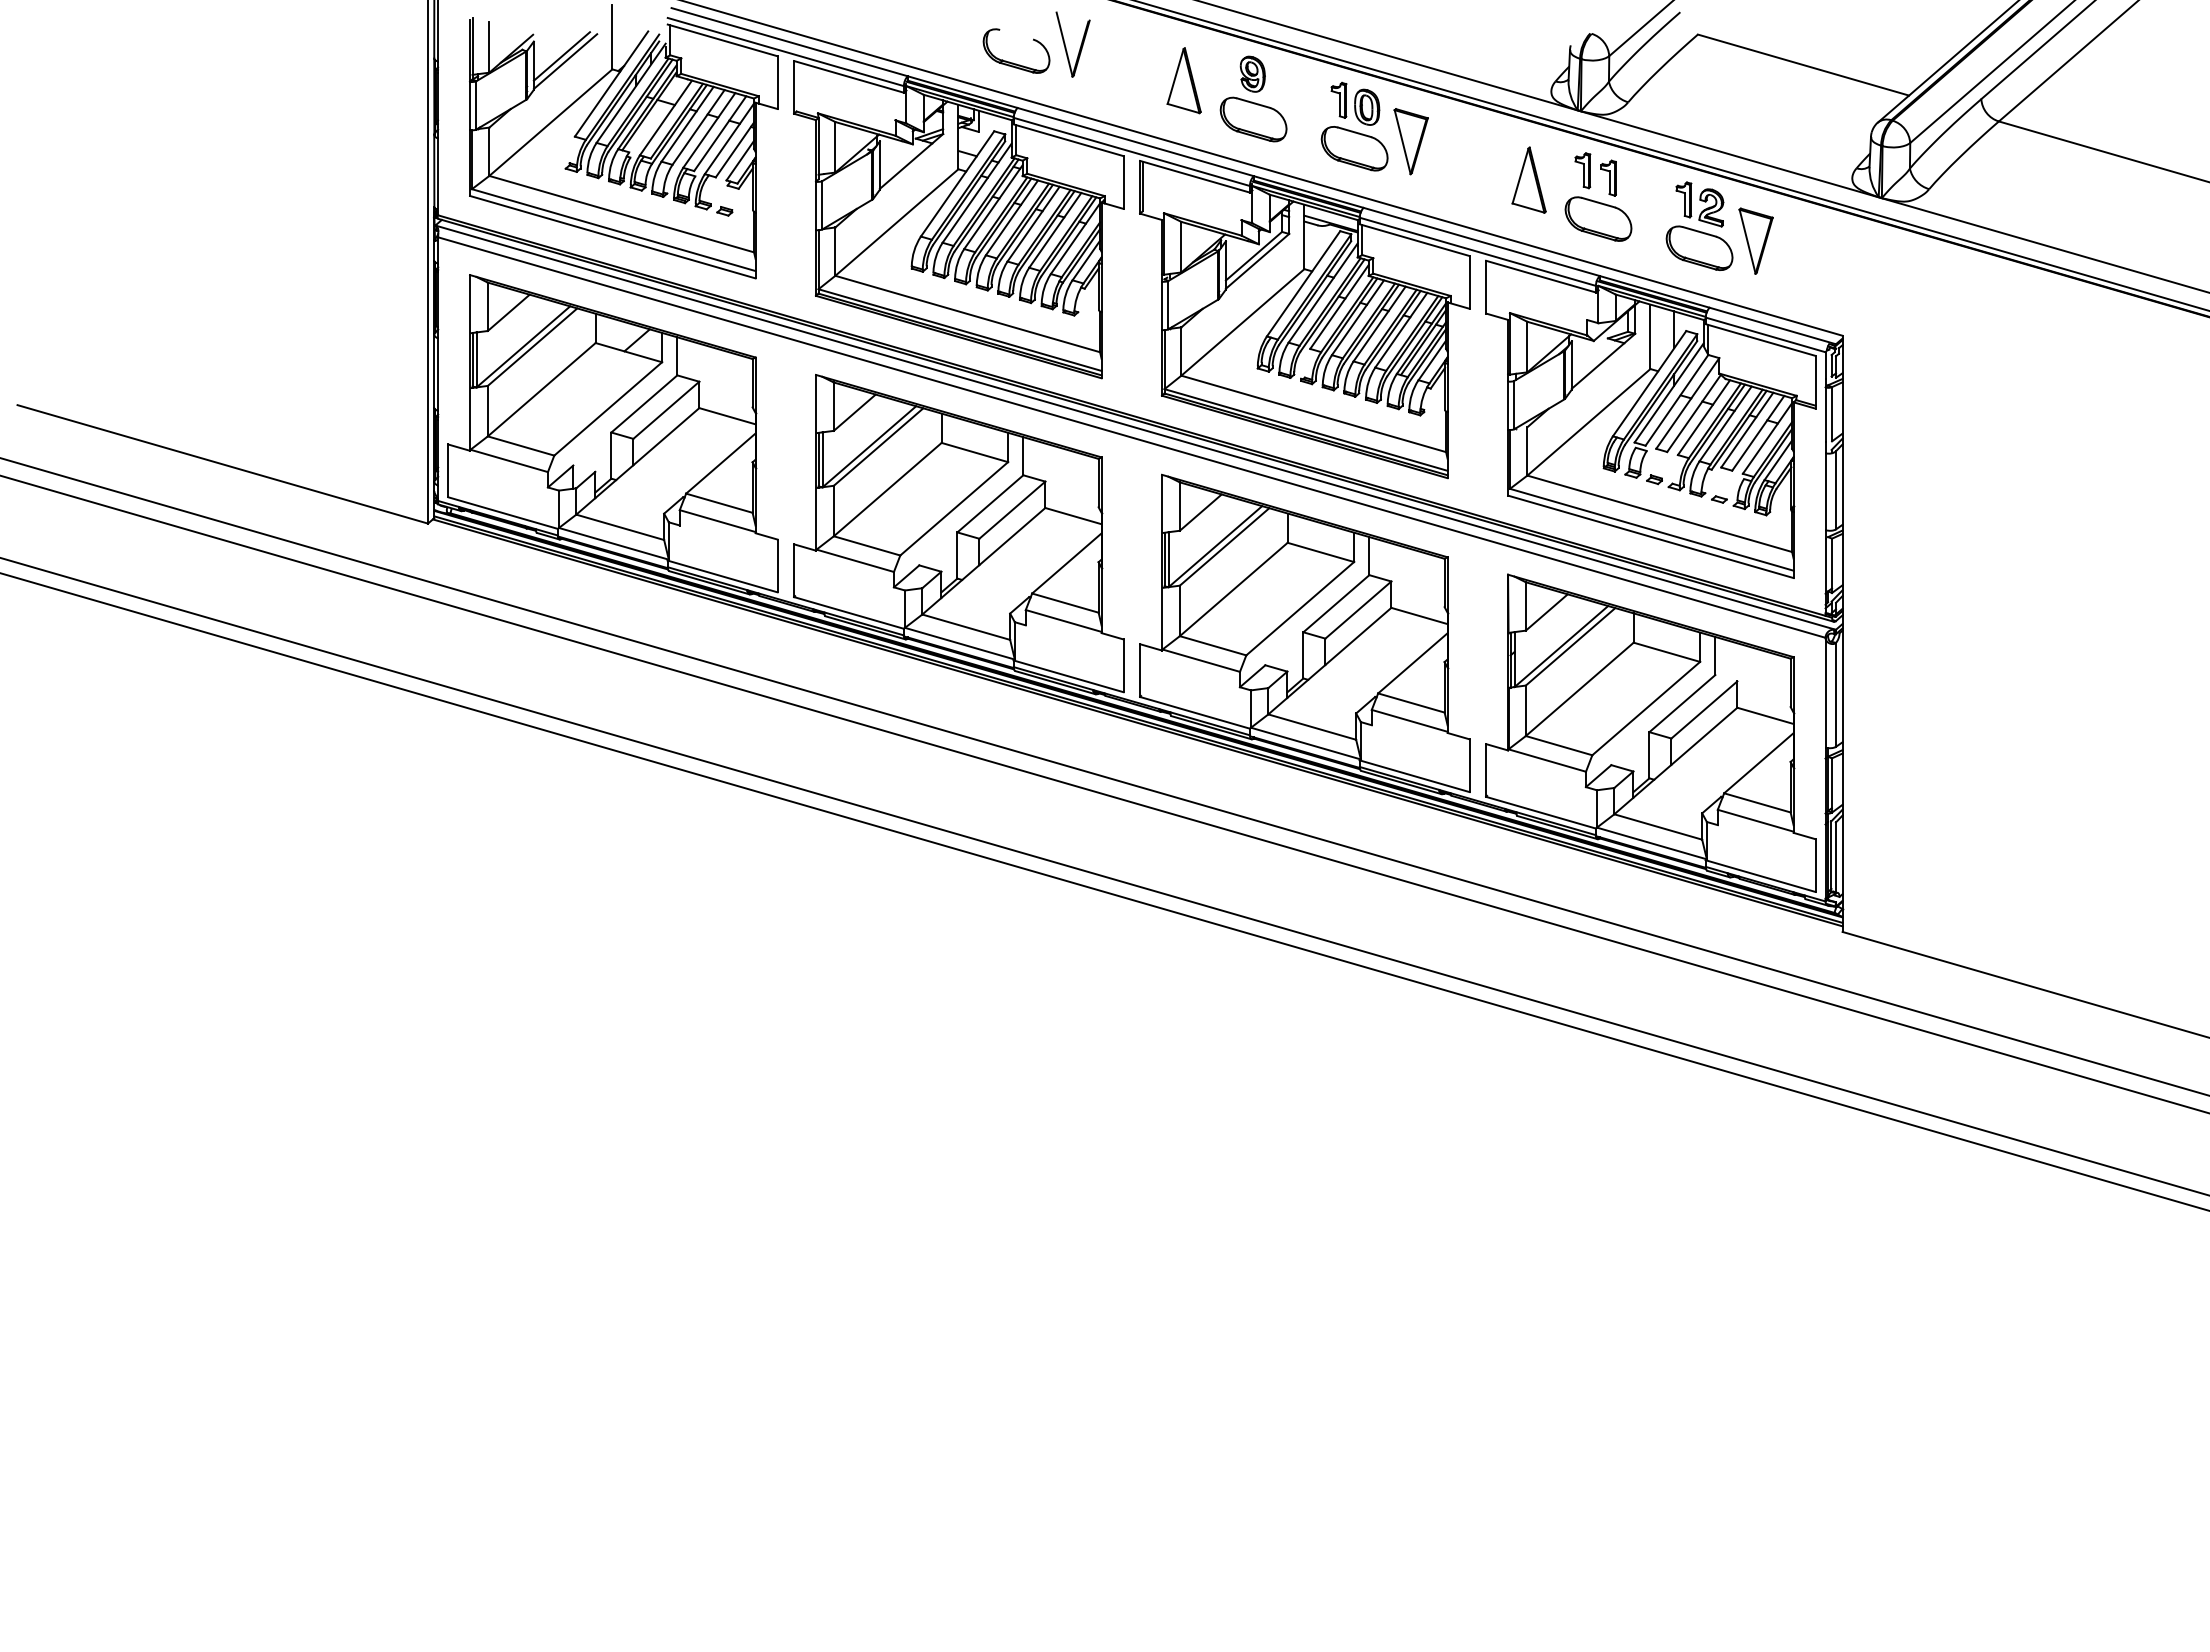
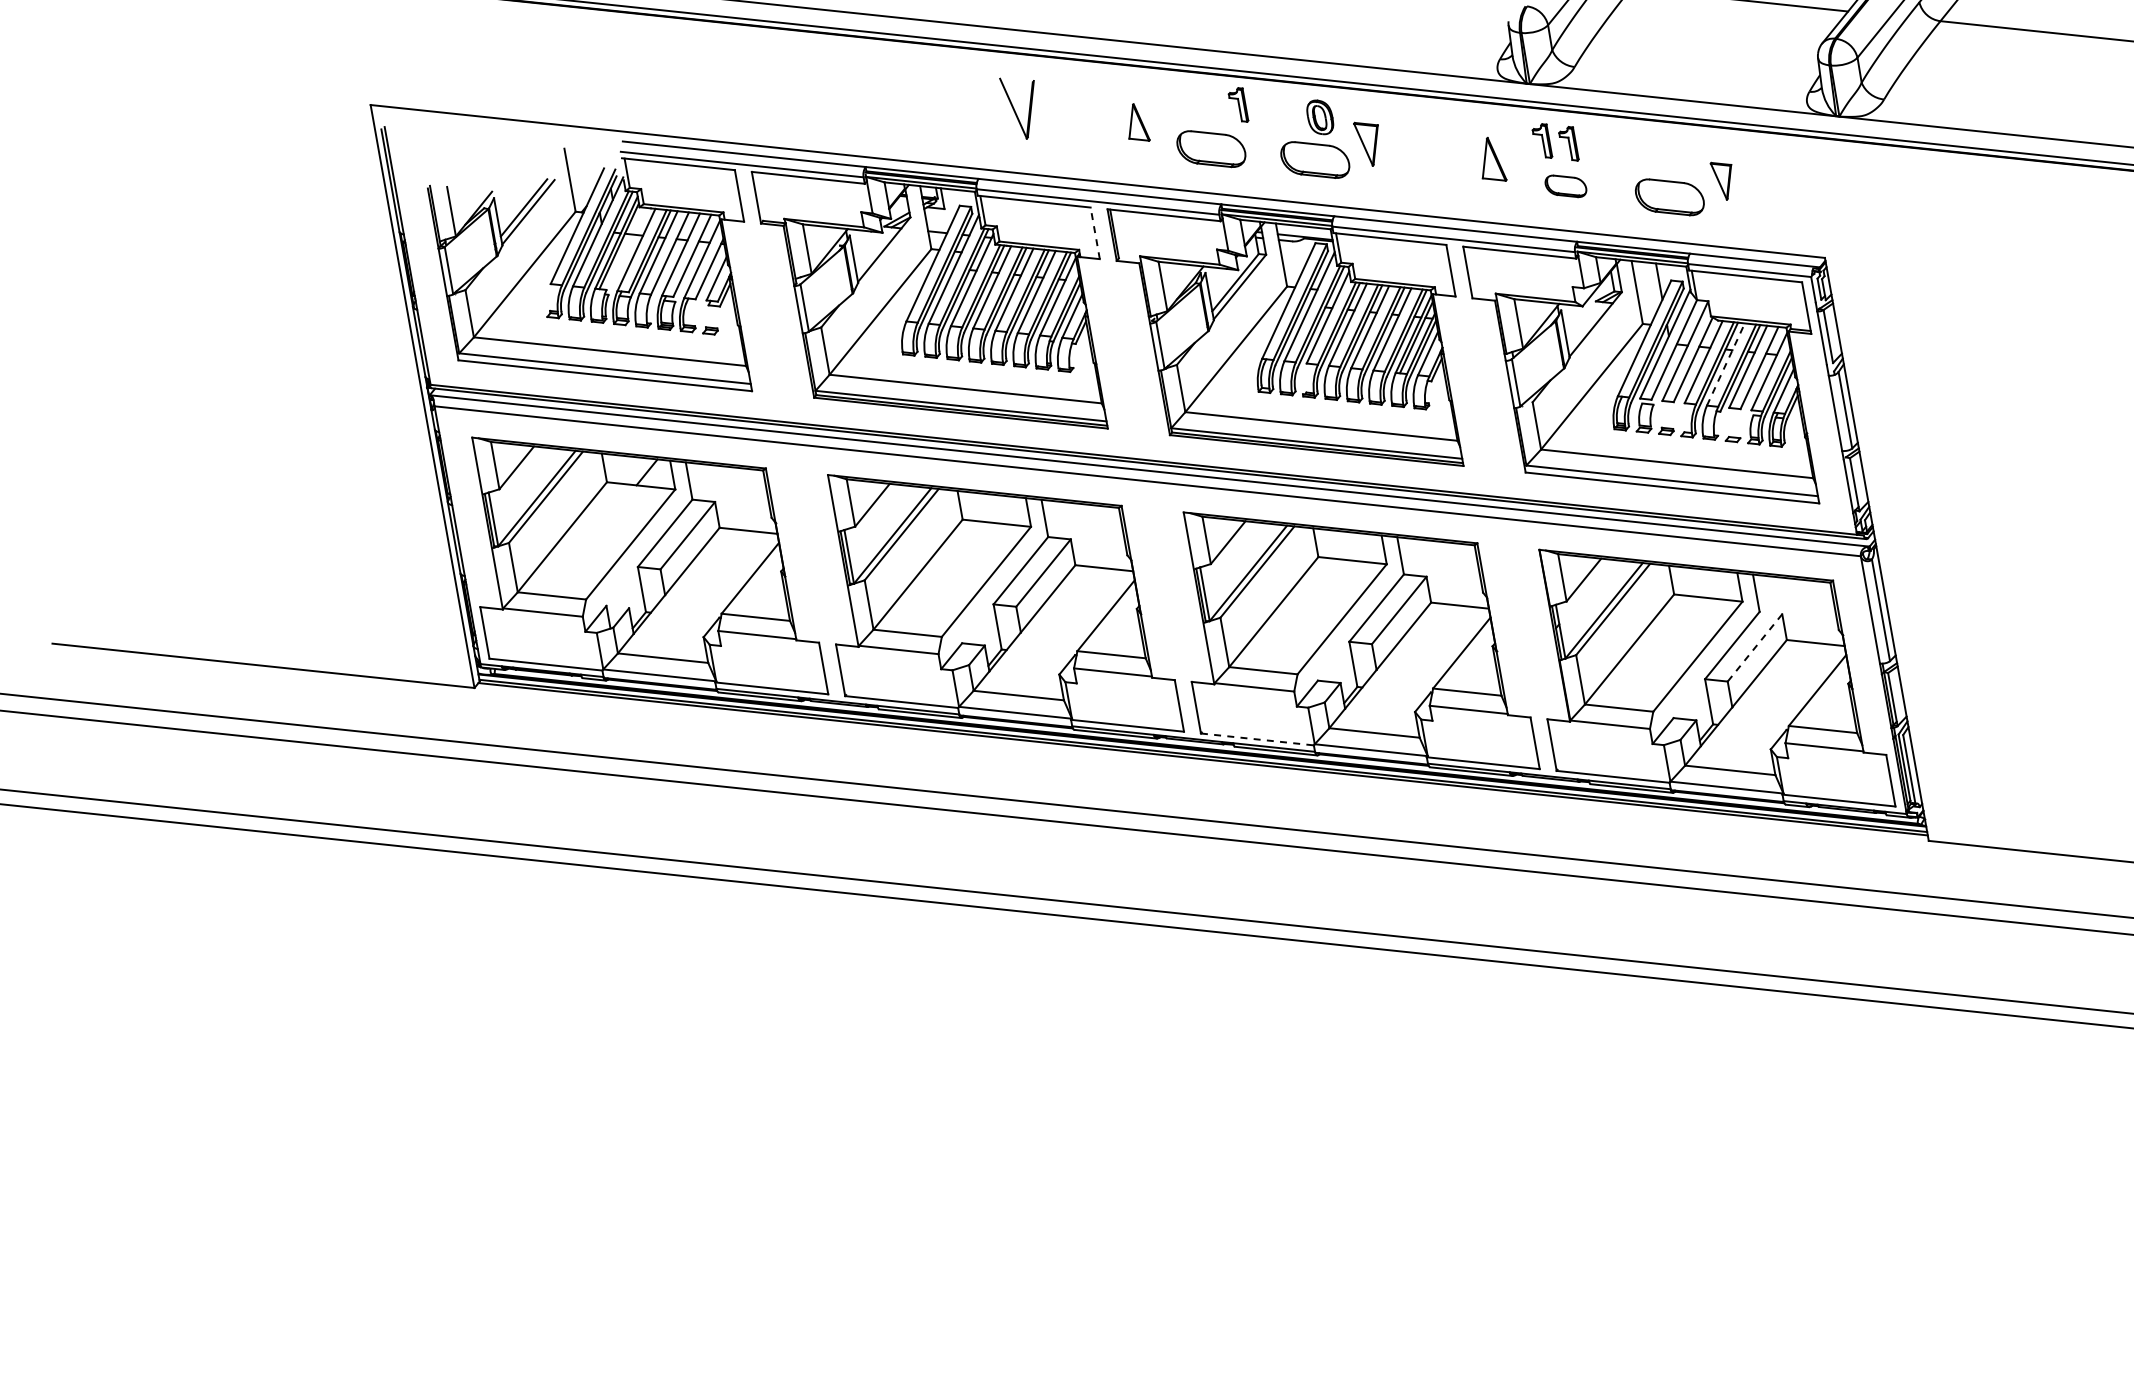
part: (1013, 62) -> (966, 135), removed
part: (1252, 73) -> (1202, 104), removed
part: (1183, 80) -> (1136, 123), size x0.6
part: (1338, 99) -> (1237, 105), moved
part: (1410, 141) -> (1368, 143), size x0.7
part: (1528, 179) -> (1490, 159), size x0.7
line: (1123, 182) -> (1095, 233), solid -> dashed
part: (1699, 204) -> (1662, 154), removed
part: (1598, 218) -> (1565, 185), size x0.6
part: (1755, 240) -> (1723, 179), size x0.6
line: (1725, 423) -> (1725, 364), solid -> dashed
line: (1704, 709) -> (1755, 647), solid -> dashed
line: (1195, 712) -> (1257, 739), solid -> dashed

